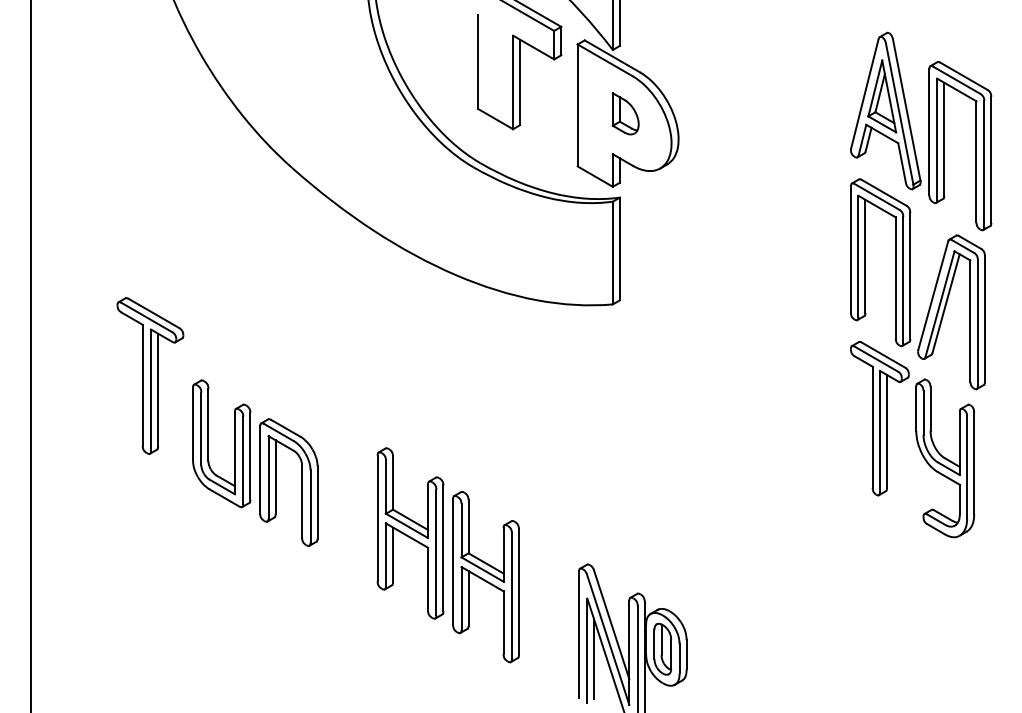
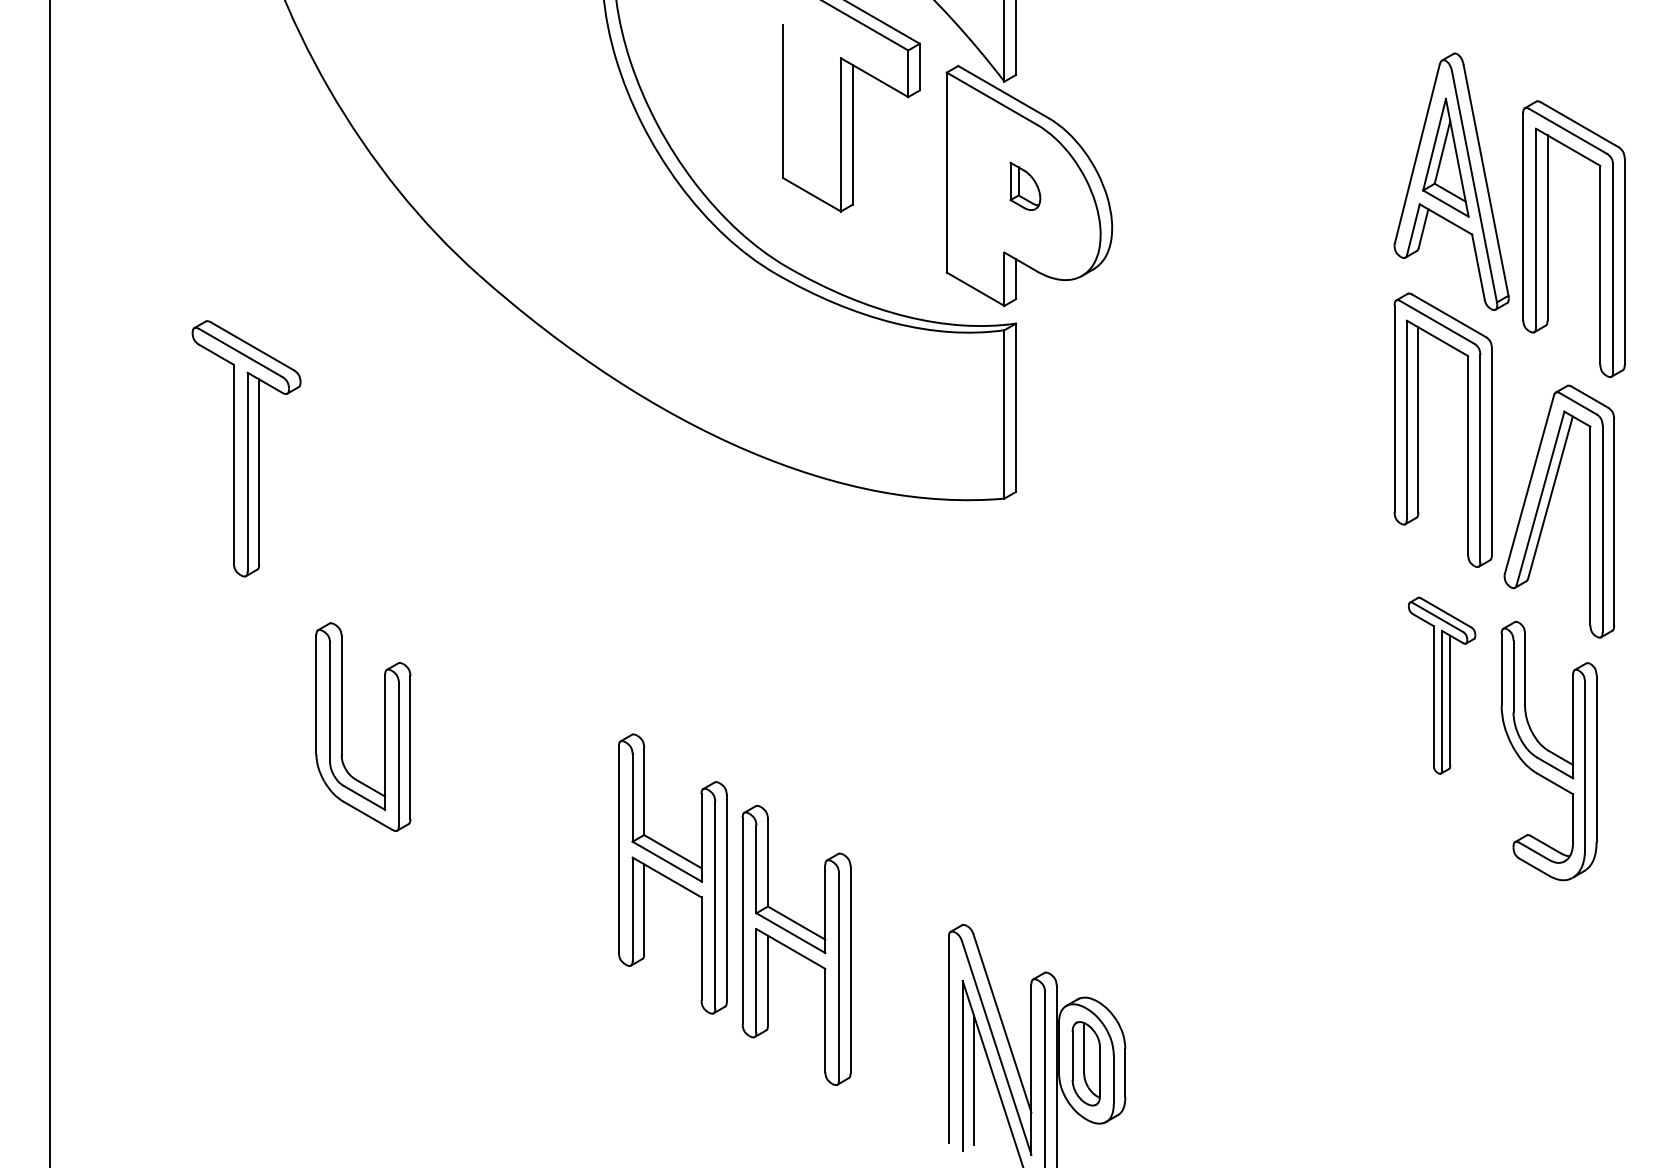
part: (625, 113) -> (1025, 185), size x0.7
part: (150, 375) -> (246, 447), moved
part: (879, 418) -> (1441, 685), size x0.7
part: (276, 482) -> (453, 790), removed

